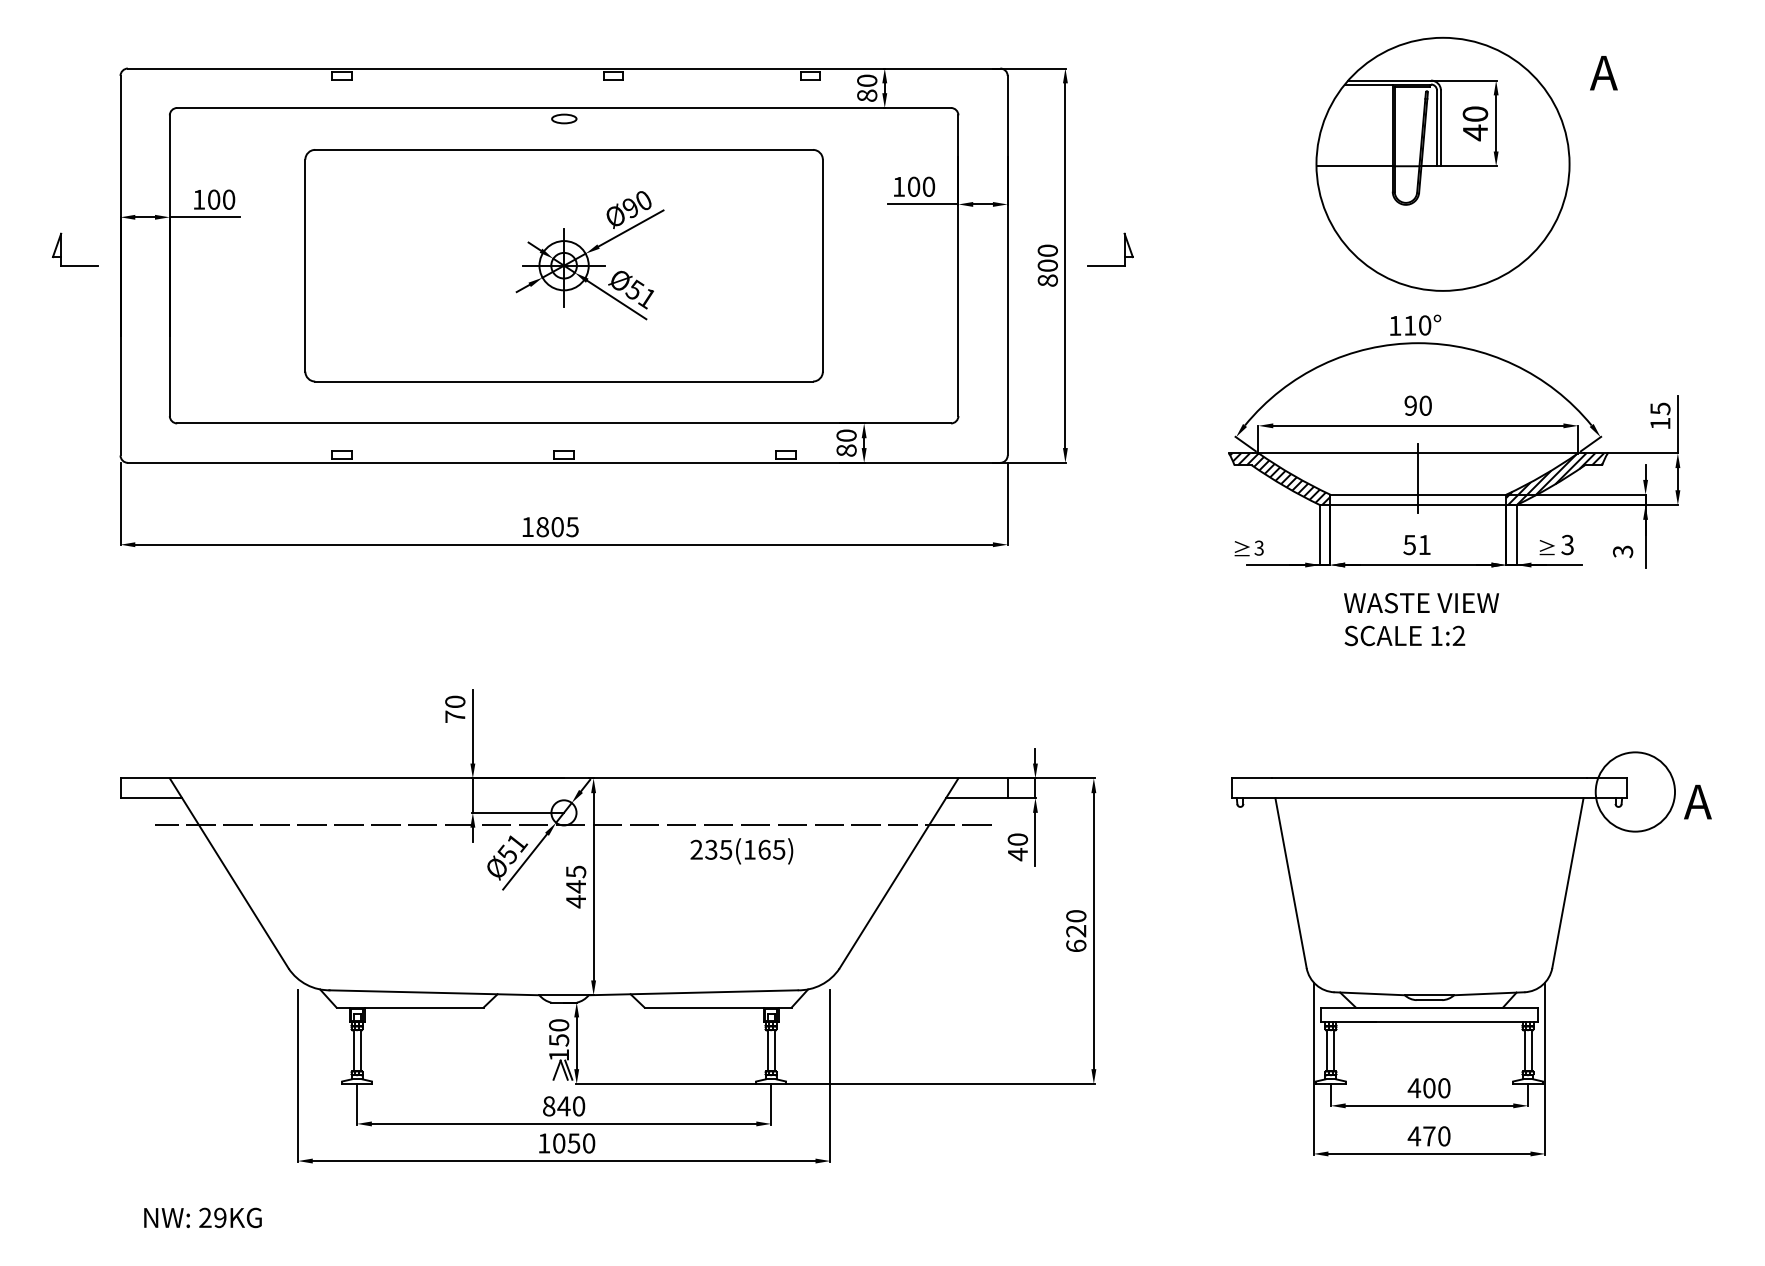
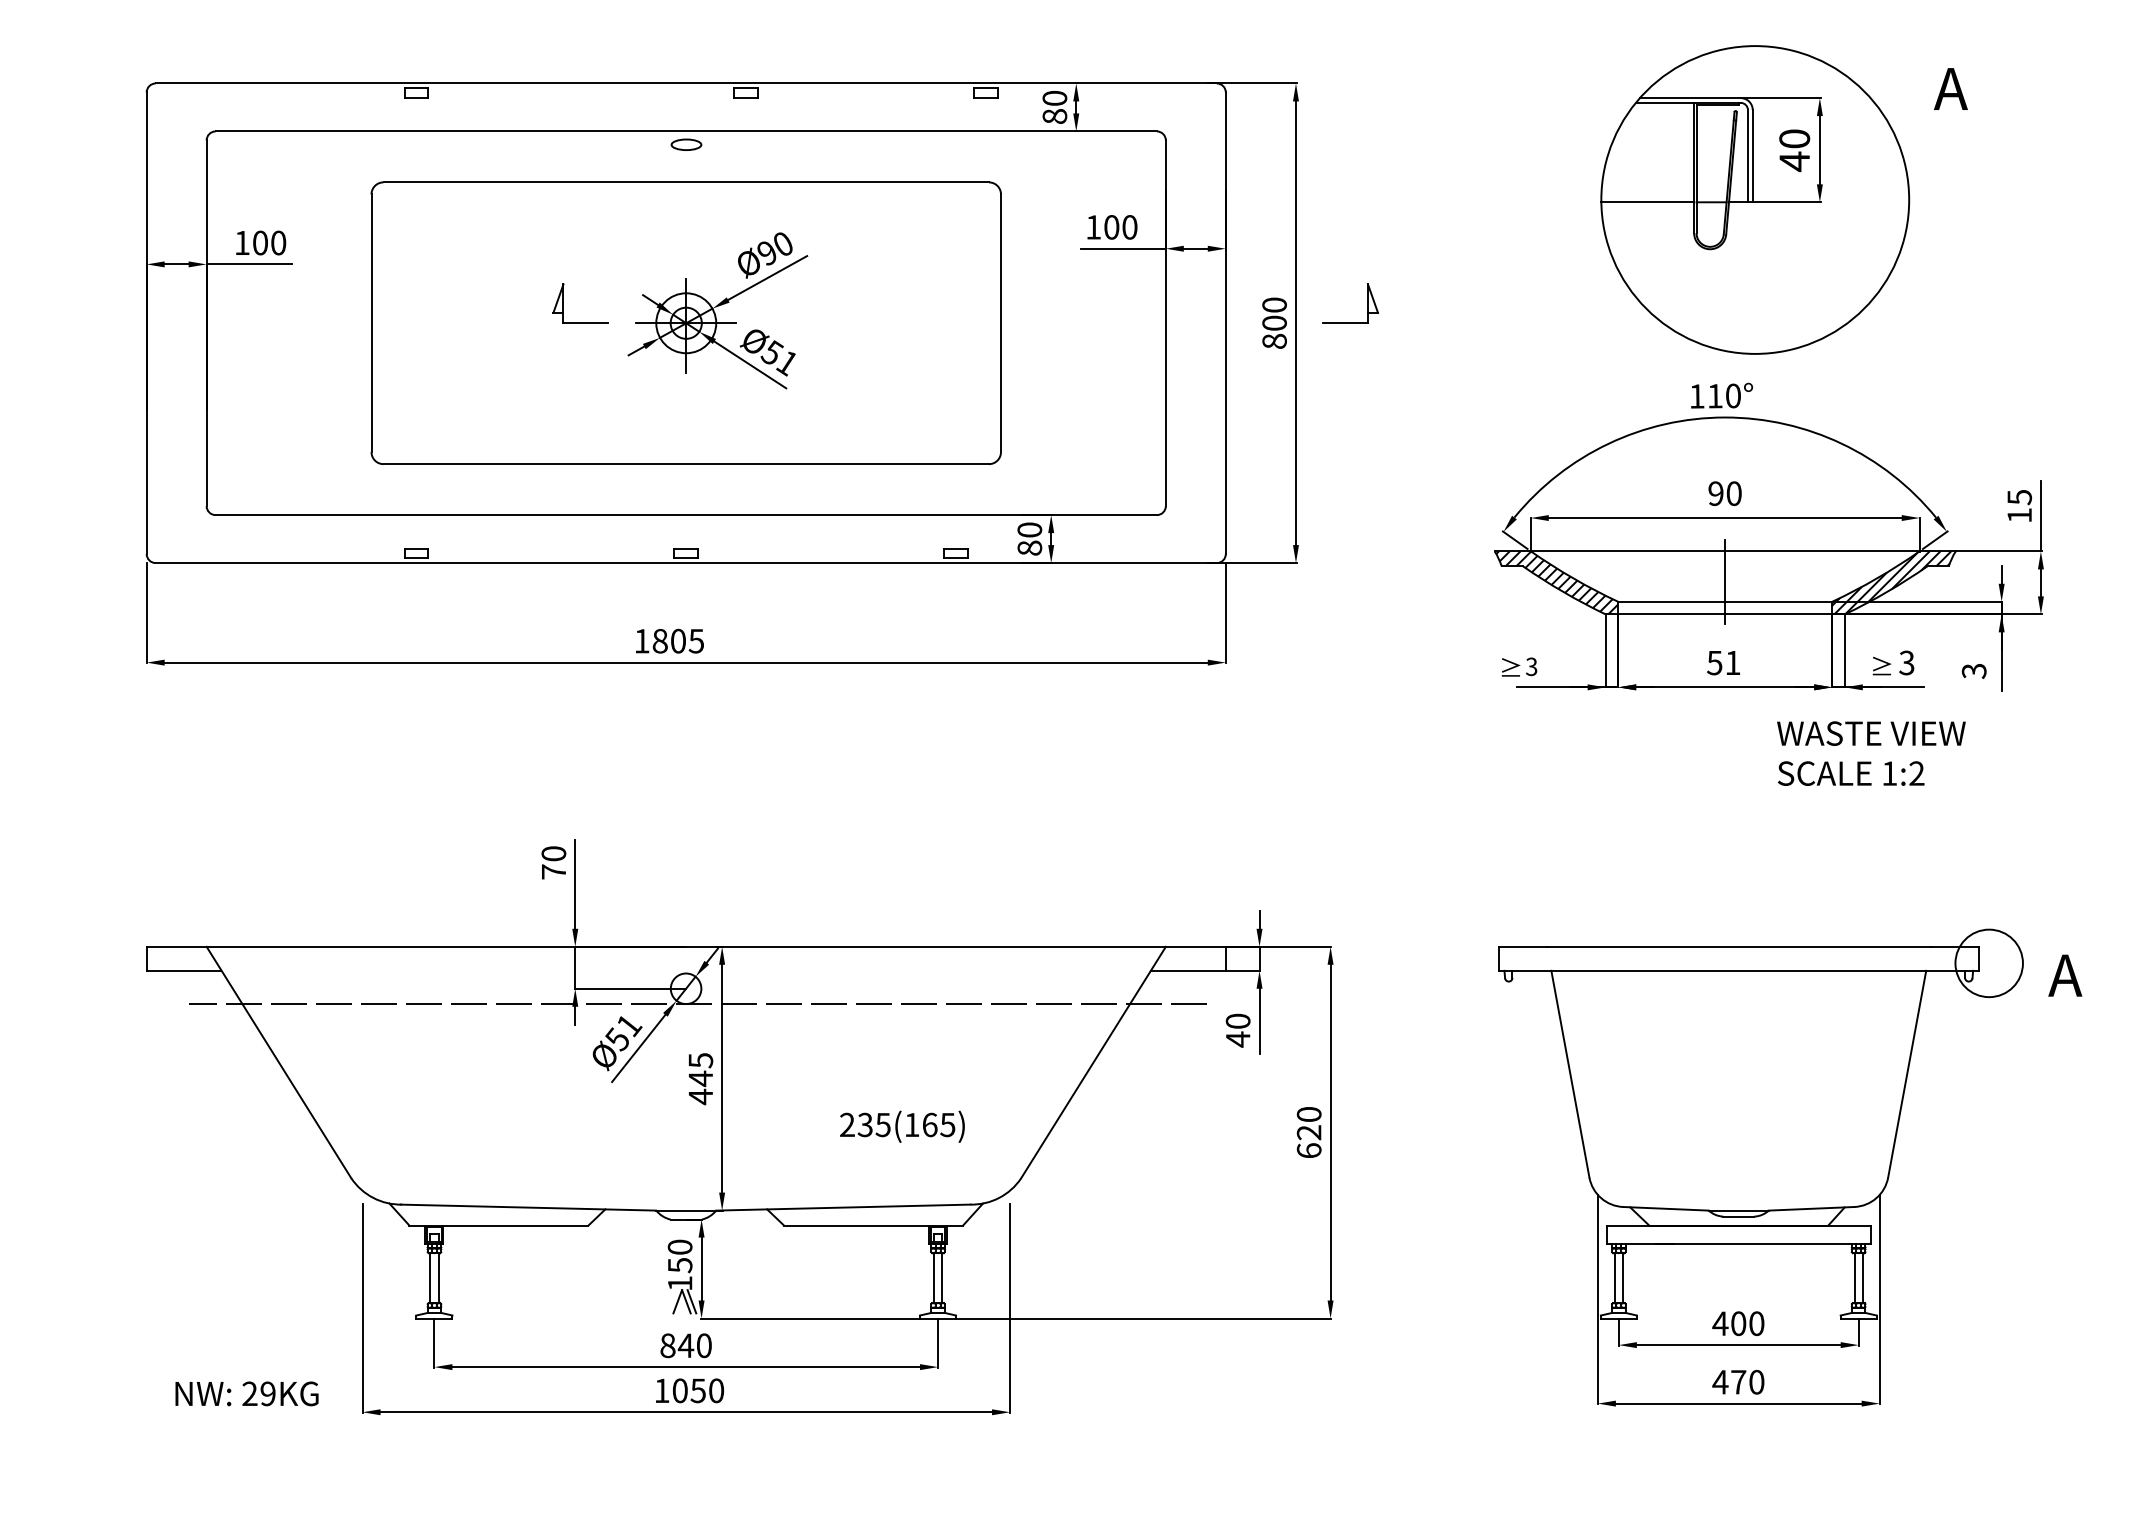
part: (61, 249) -> (563, 303), moved
text: (1421, 619) -> (1871, 753), moved
circle: (1635, 791) -> (1989, 962), size x0.7
text: (741, 851) -> (902, 1126), moved
text: (202, 1217) -> (246, 1393), moved

